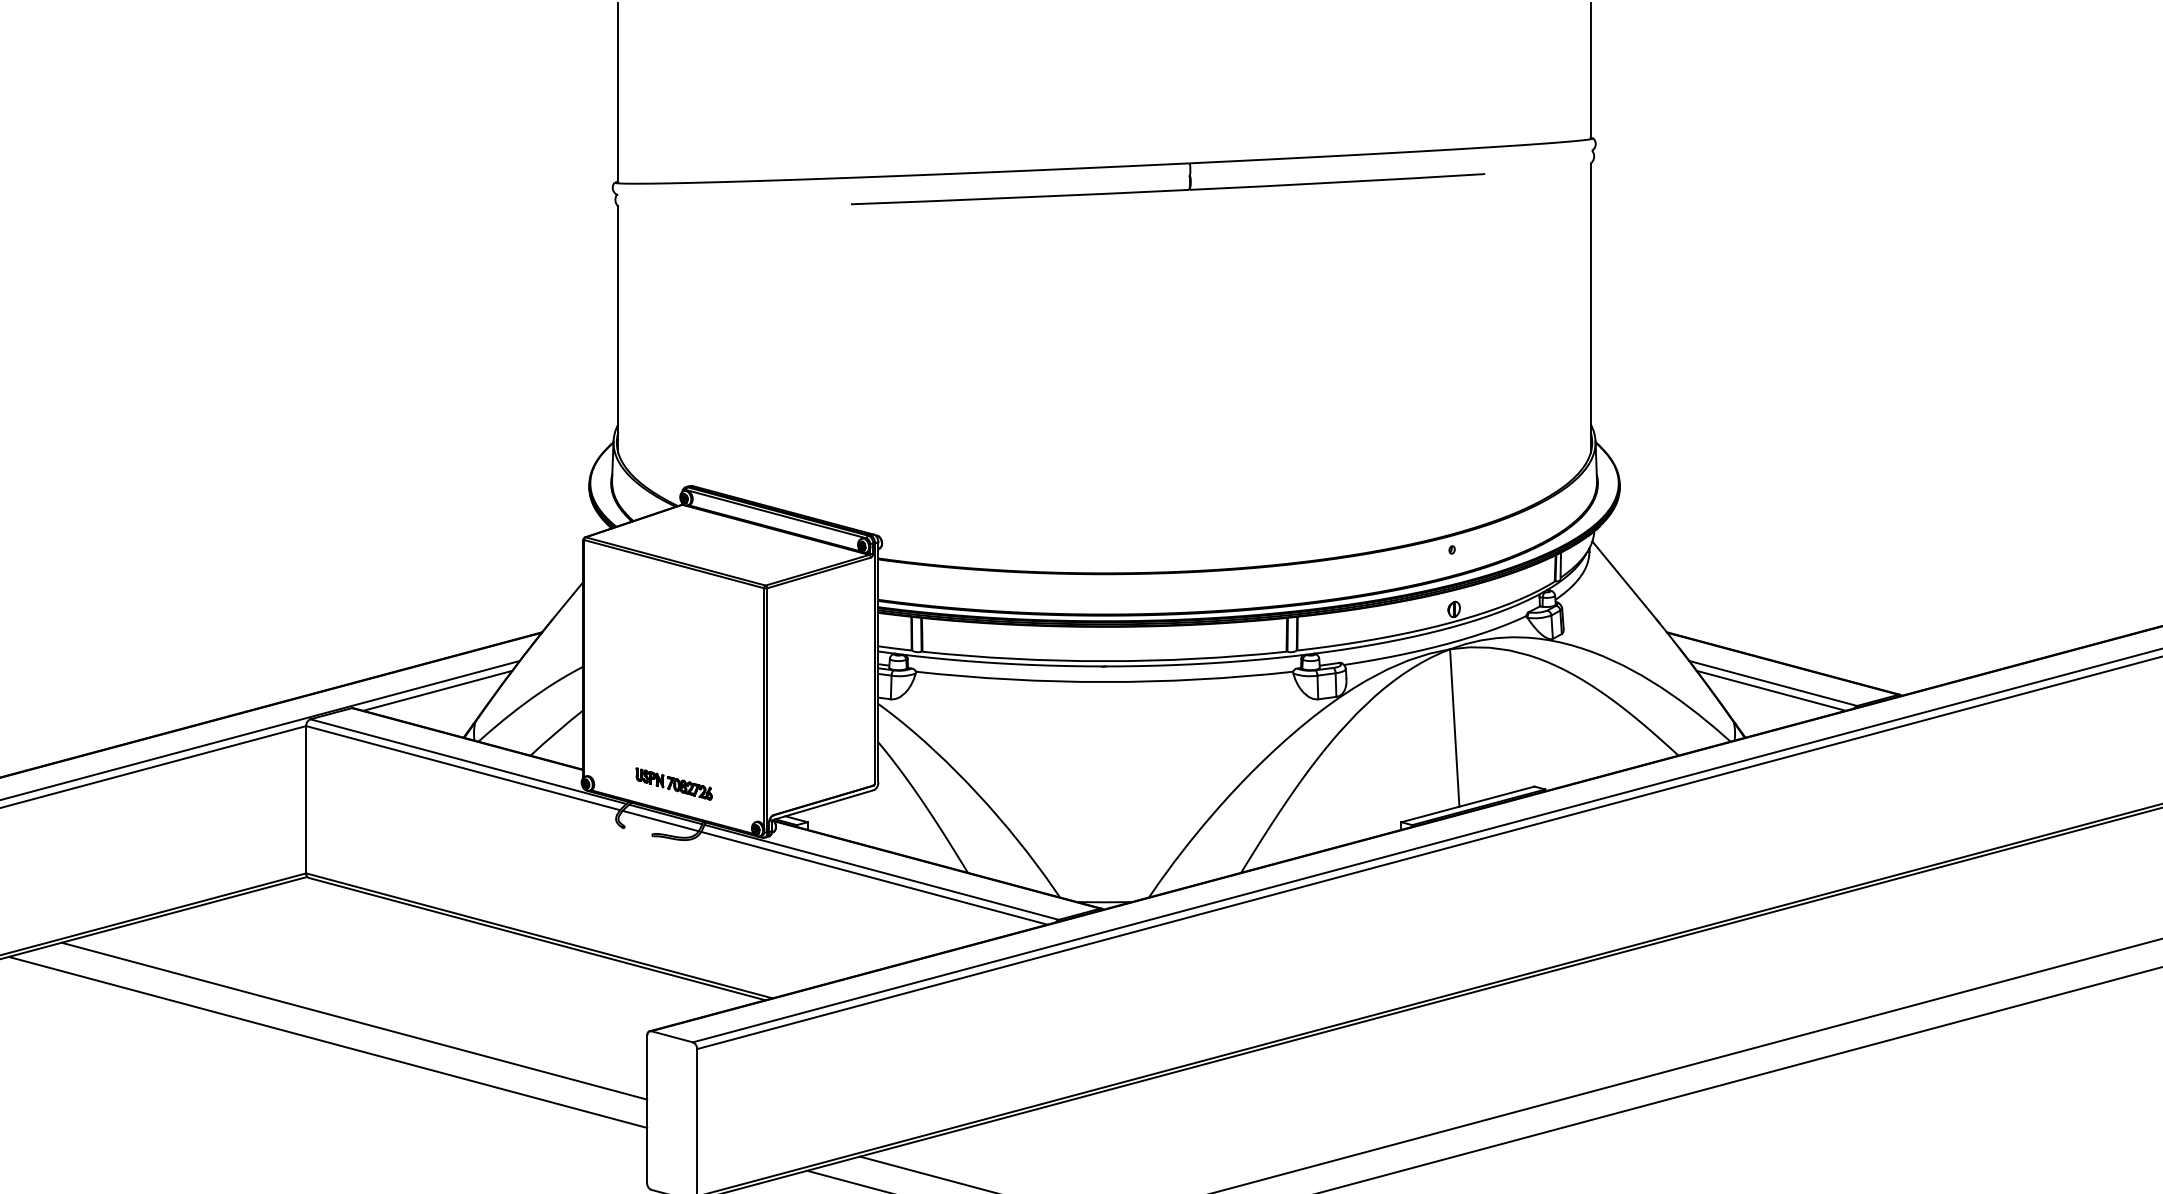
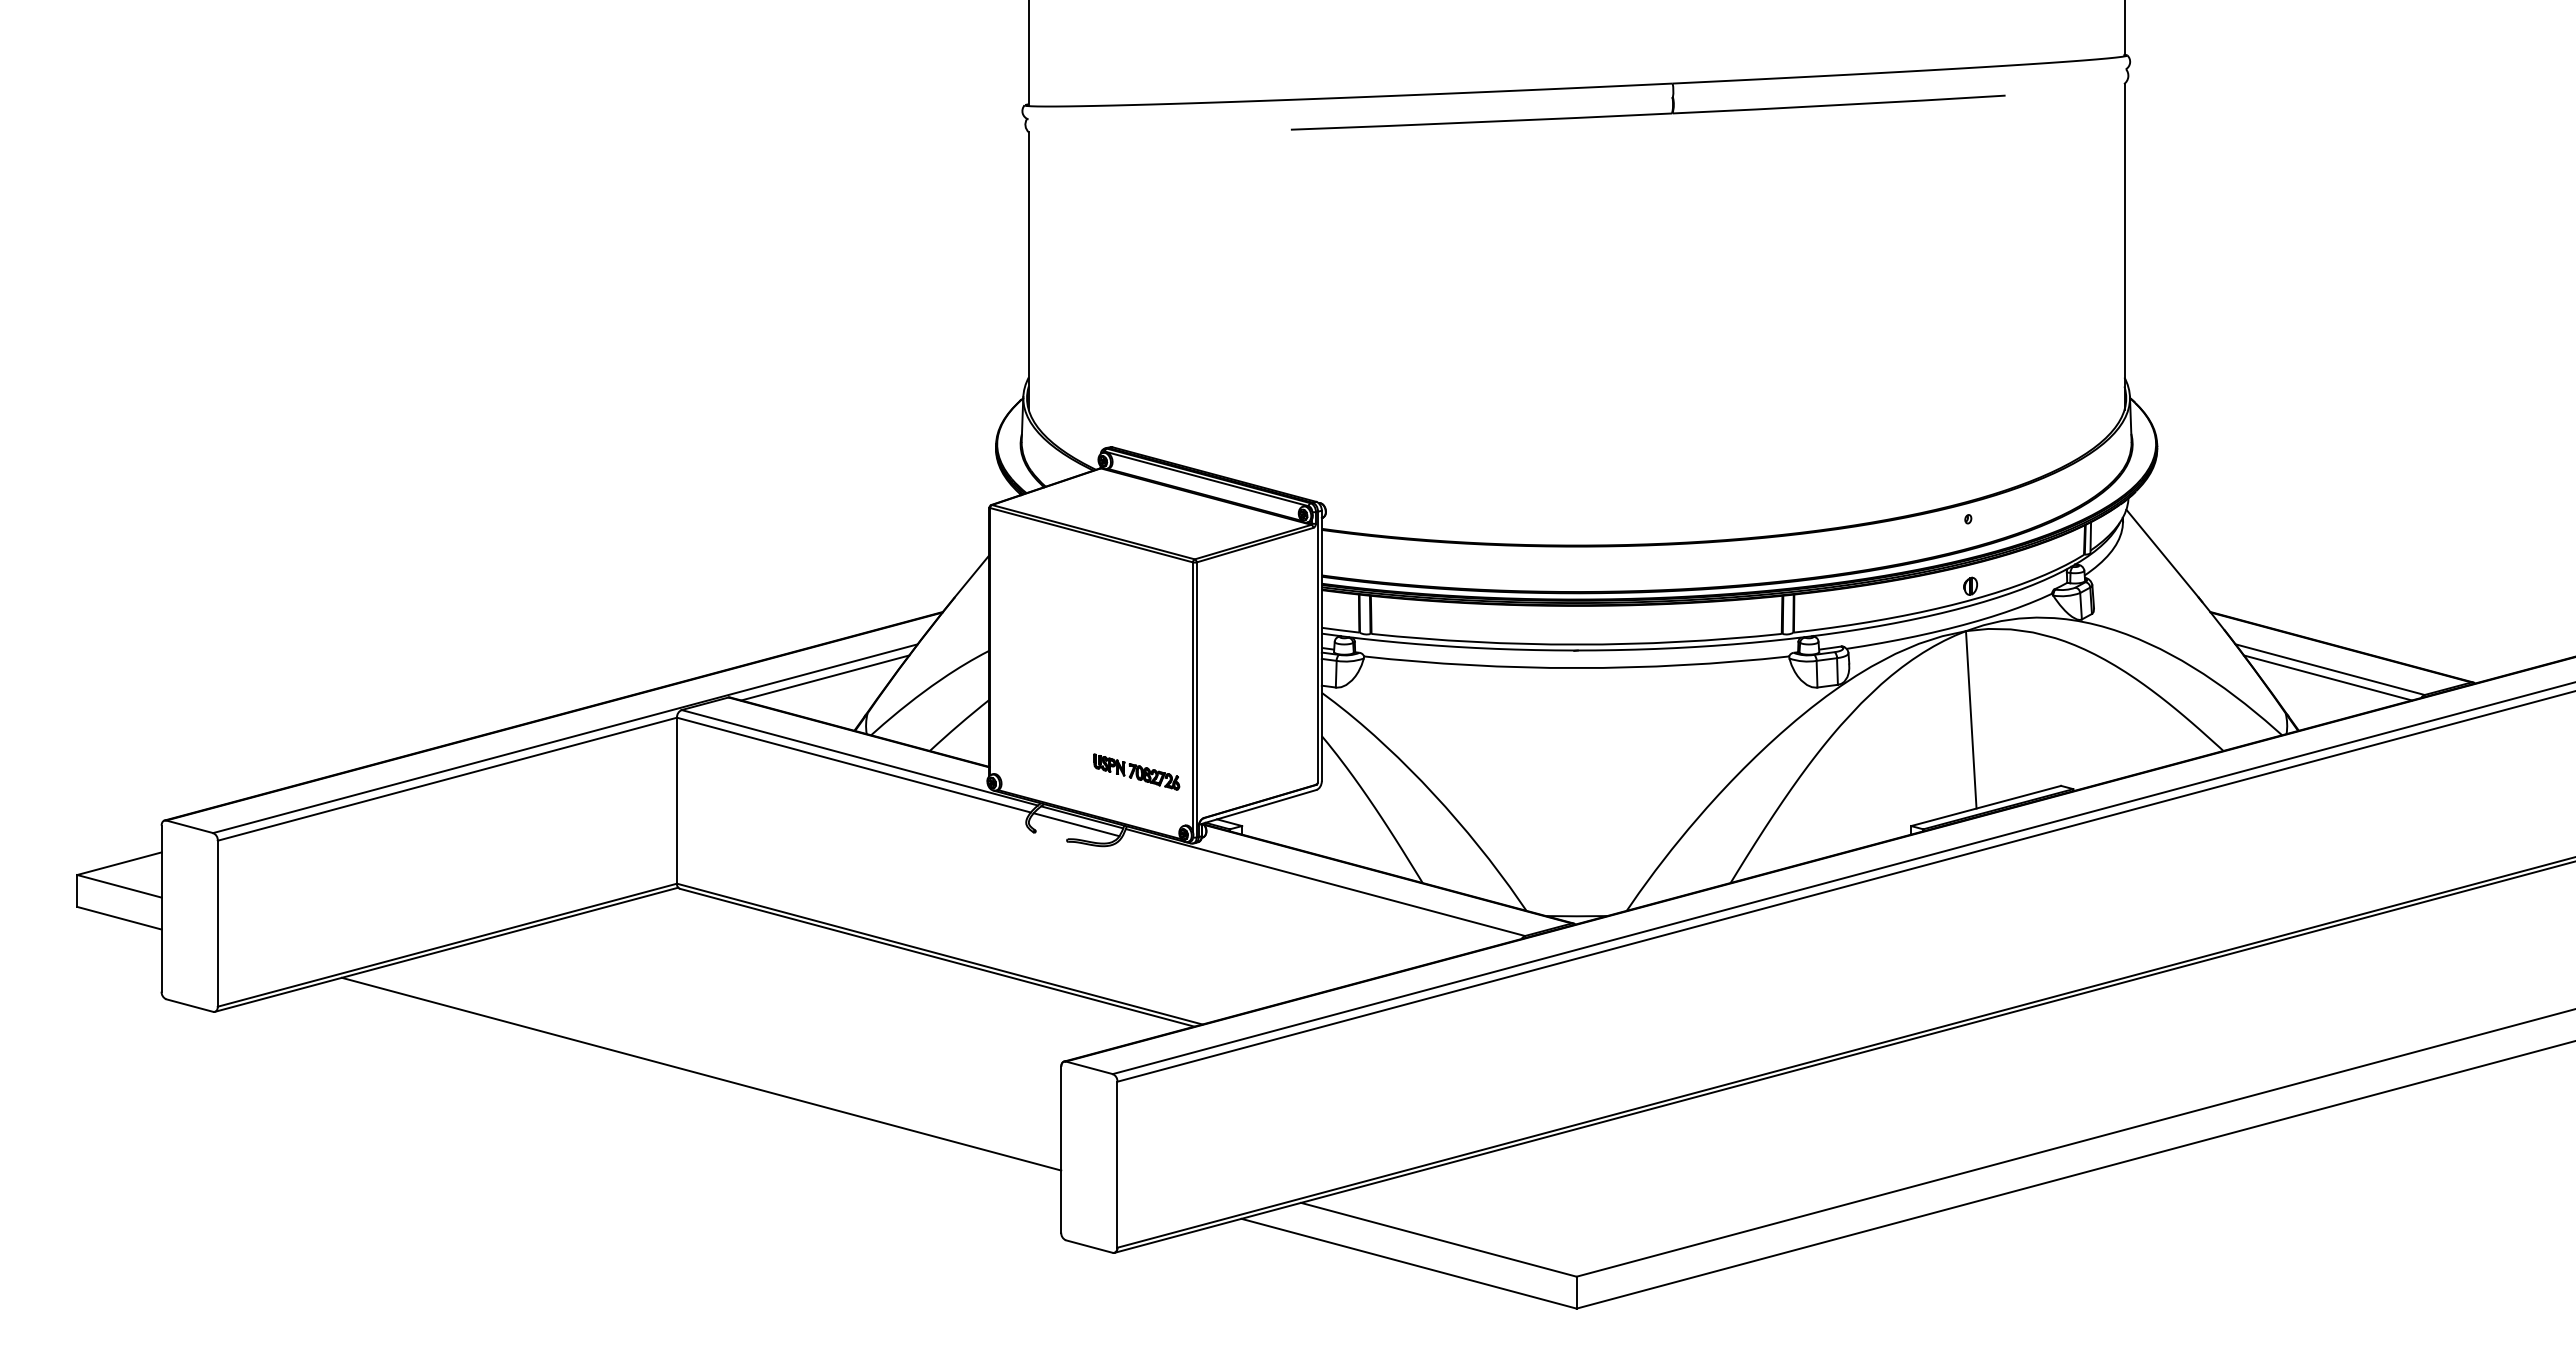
part: (674, 783) -> (1136, 771), moved
line: (874, 877) -> (1317, 888), removed
line: (354, 1020) -> (731, 1049), removed

